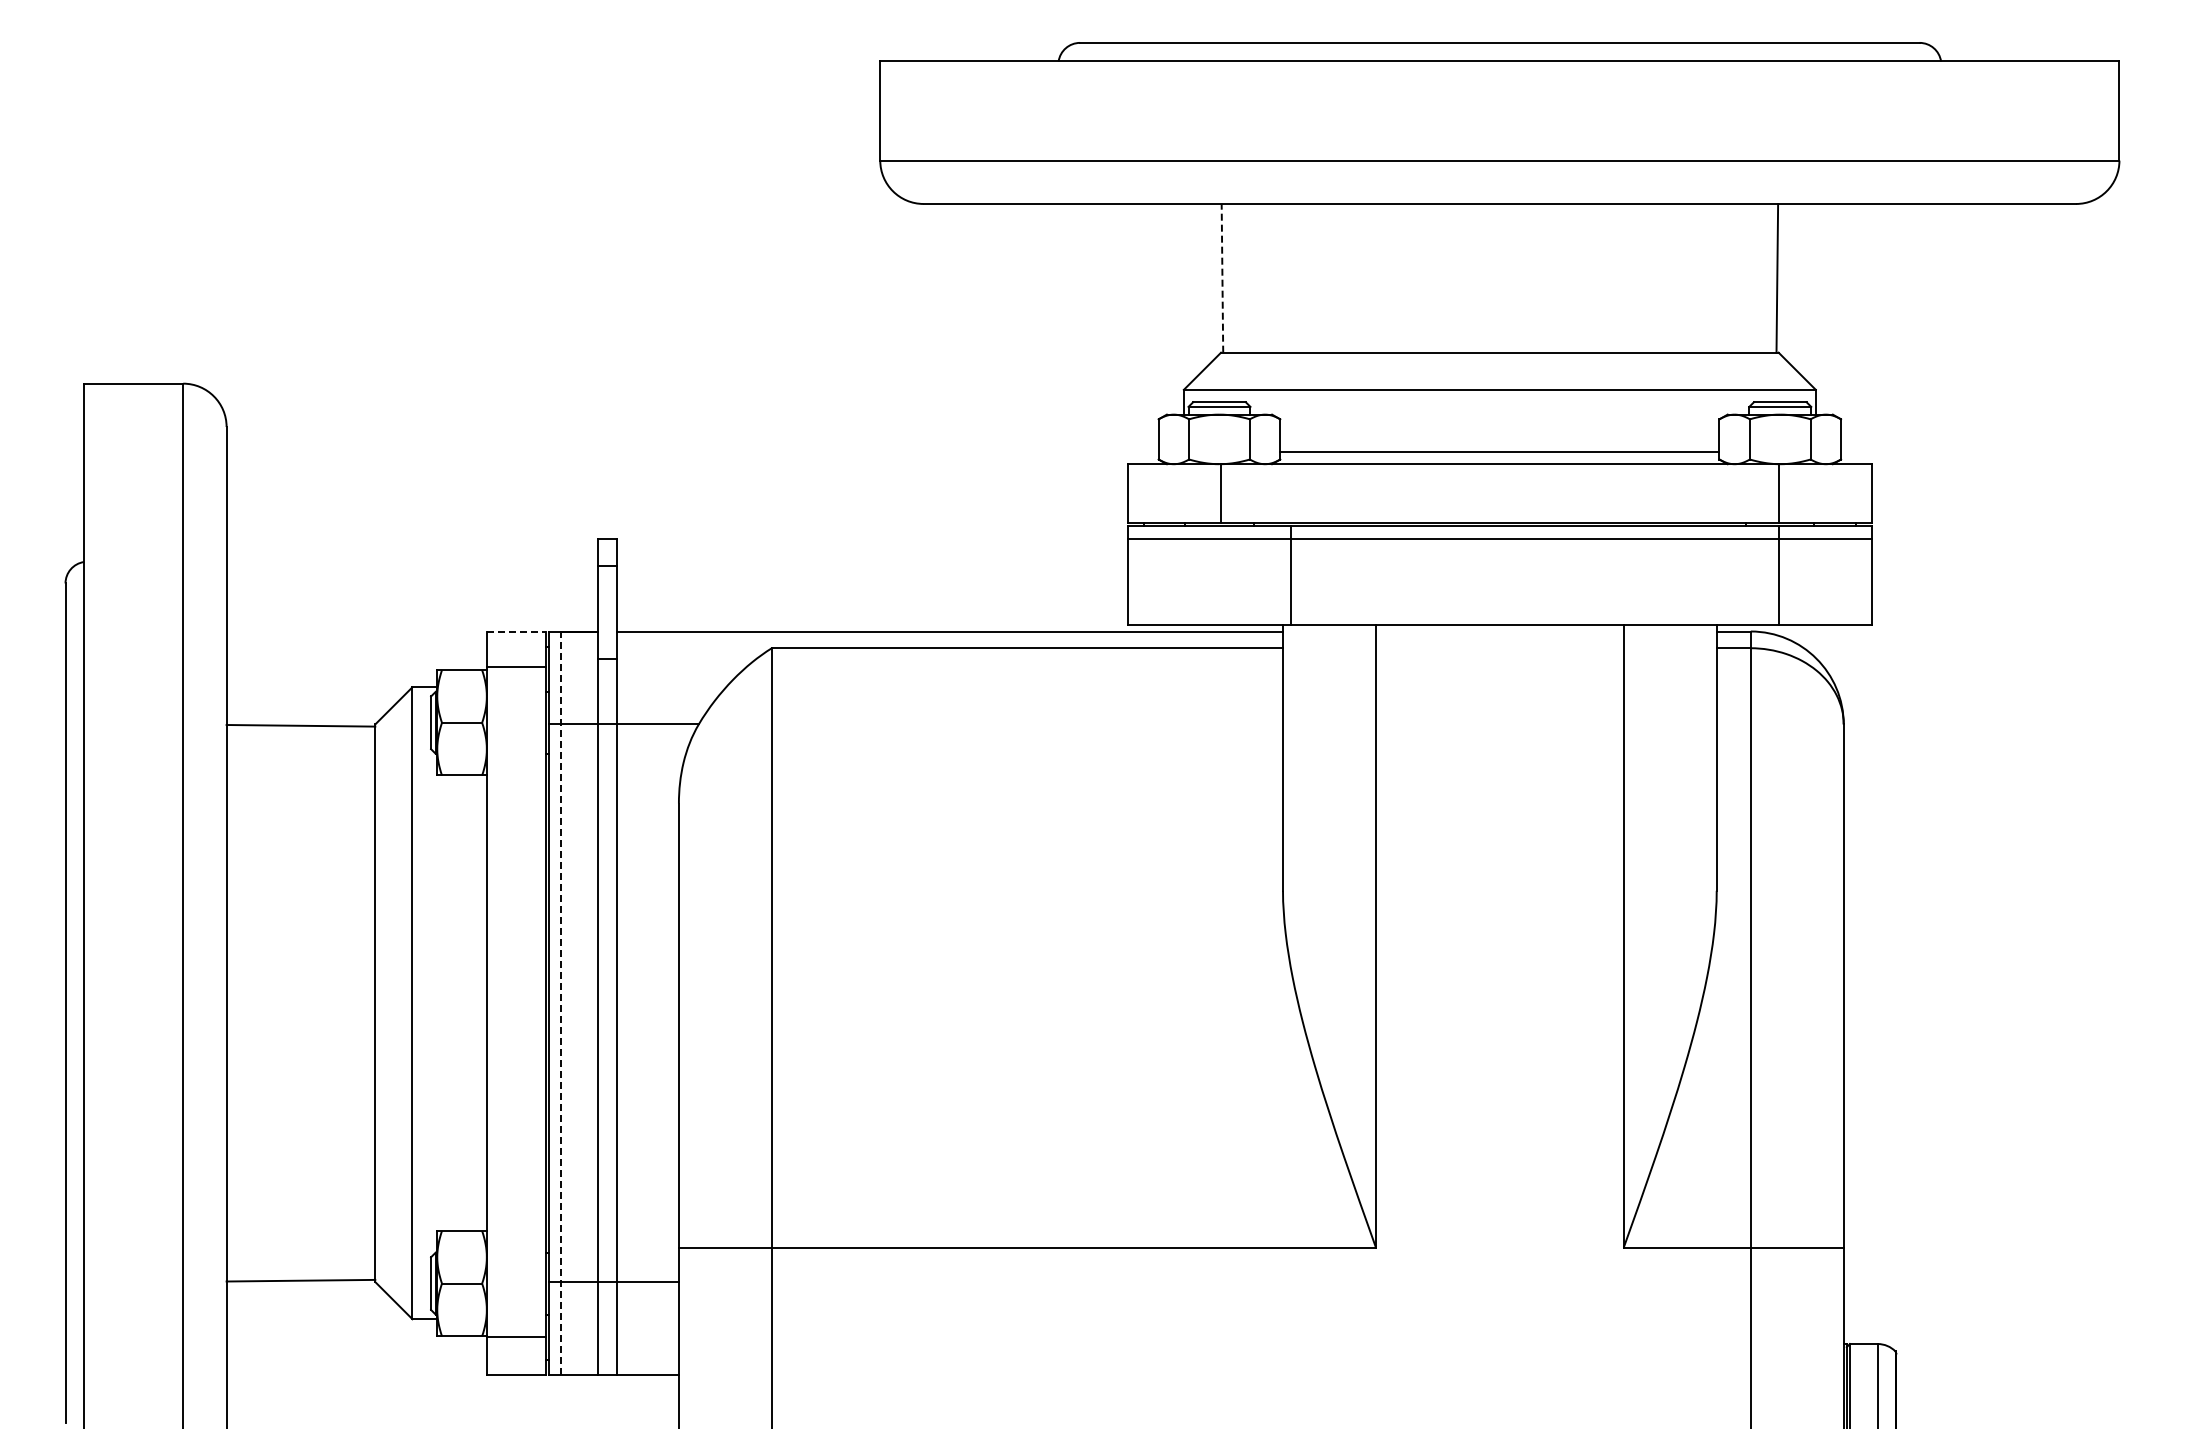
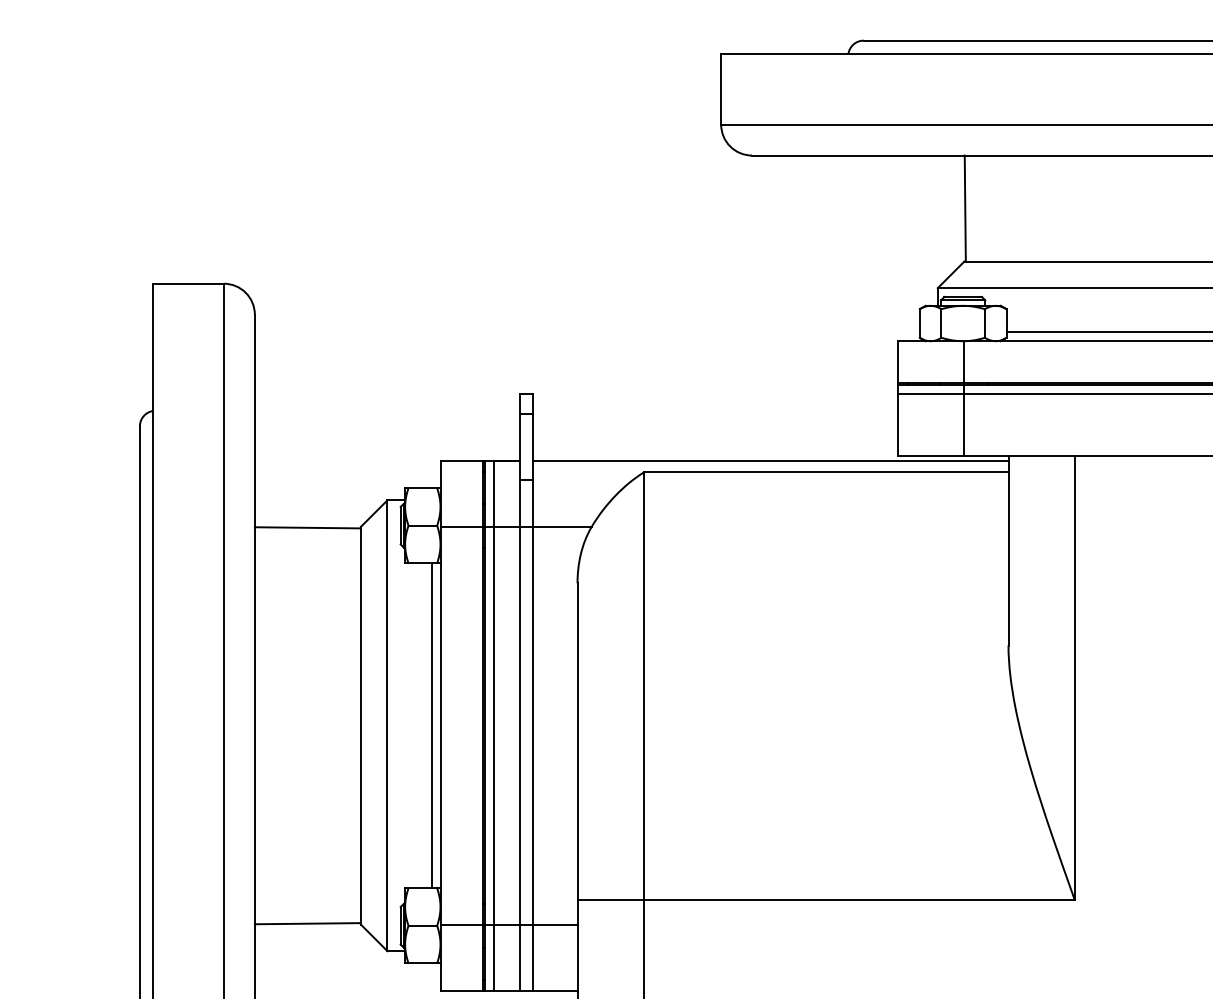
line: (1222, 277) -> (965, 208), dashed -> solid
line: (1291, 575) -> (964, 420), moved
line: (516, 631) -> (461, 460), dashed -> solid
line: (515, 667) -> (460, 526), moved
line: (474, 1002) -> (431, 725), added
line: (561, 1003) -> (493, 725), dashed -> solid
line: (515, 1337) -> (460, 924), moved

